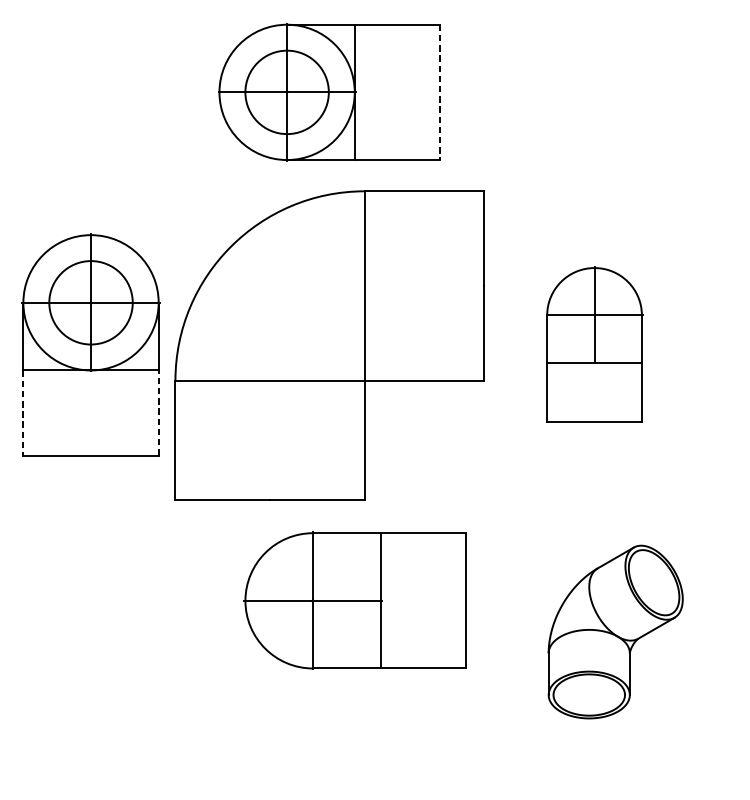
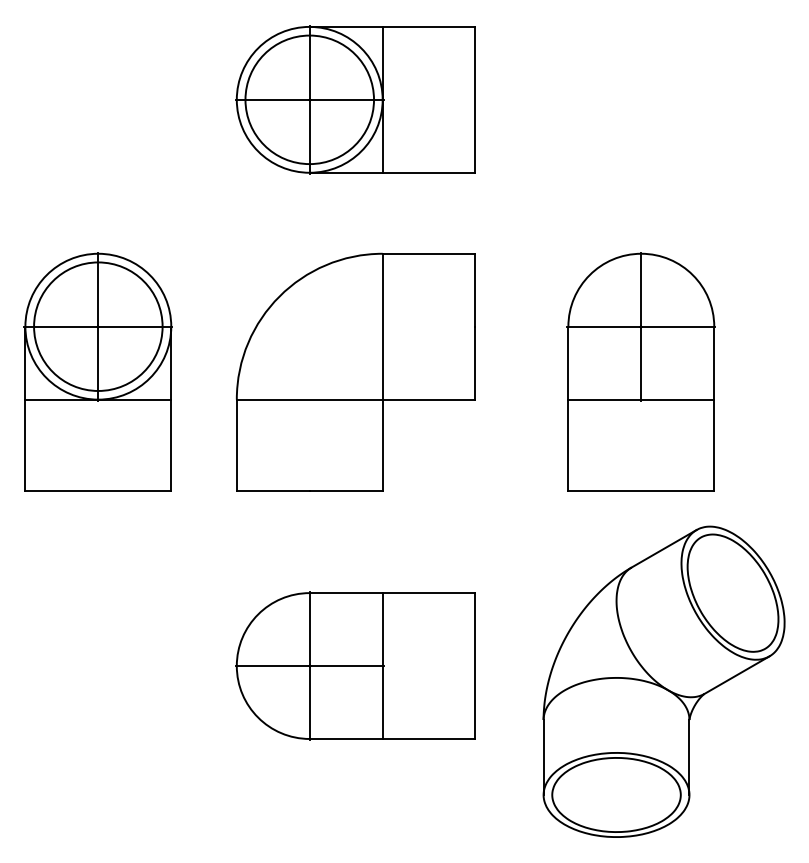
circle: (286, 92) -> (309, 99), size x1.43
line: (439, 92) -> (474, 99), dashed -> solid
circle: (91, 302) -> (98, 326), size x1.43
part: (329, 344) -> (355, 371), size x0.71
part: (593, 344) -> (640, 371), size x1.43
line: (23, 412) -> (25, 445), dashed -> solid
line: (158, 412) -> (171, 445), dashed -> solid
part: (355, 600) -> (355, 665), moved
part: (615, 631) -> (663, 681), size x1.67

